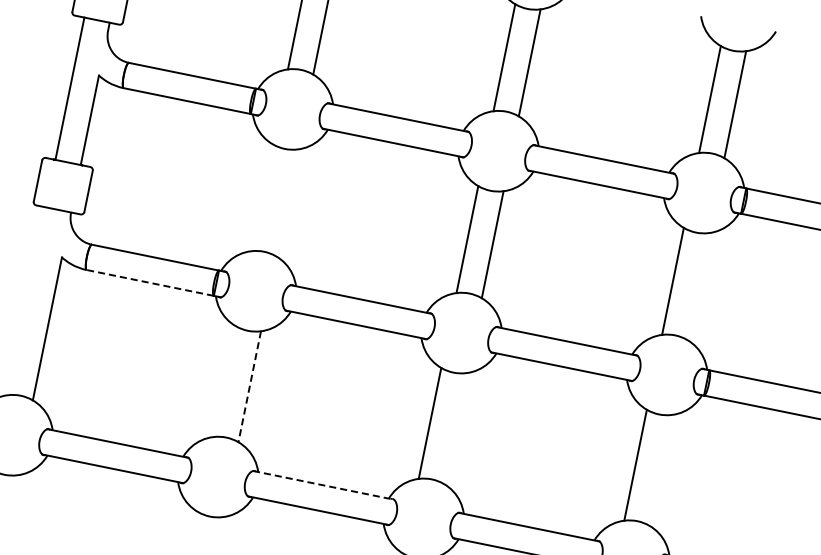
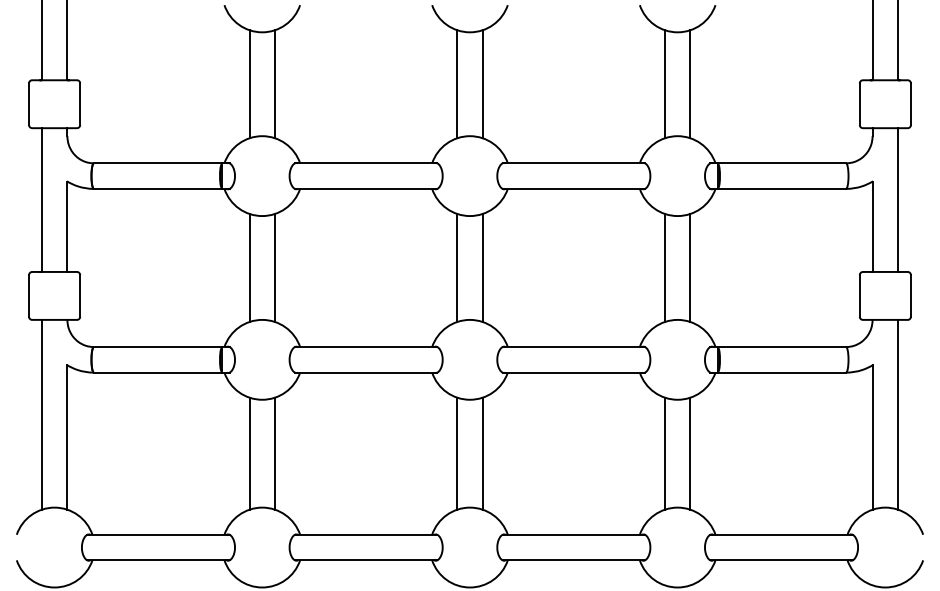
line: (261, 197) -> (249, 267), added
line: (287, 202) -> (275, 267), added
line: (149, 282) -> (157, 372), dashed -> solid
line: (698, 286) -> (690, 267), added
line: (26, 300) -> (41, 414), added
line: (224, 381) -> (249, 453), added
line: (249, 387) -> (275, 454), dashed -> solid
line: (455, 428) -> (482, 453), added
line: (660, 470) -> (690, 453), added
line: (323, 485) -> (366, 534), dashed -> solid

